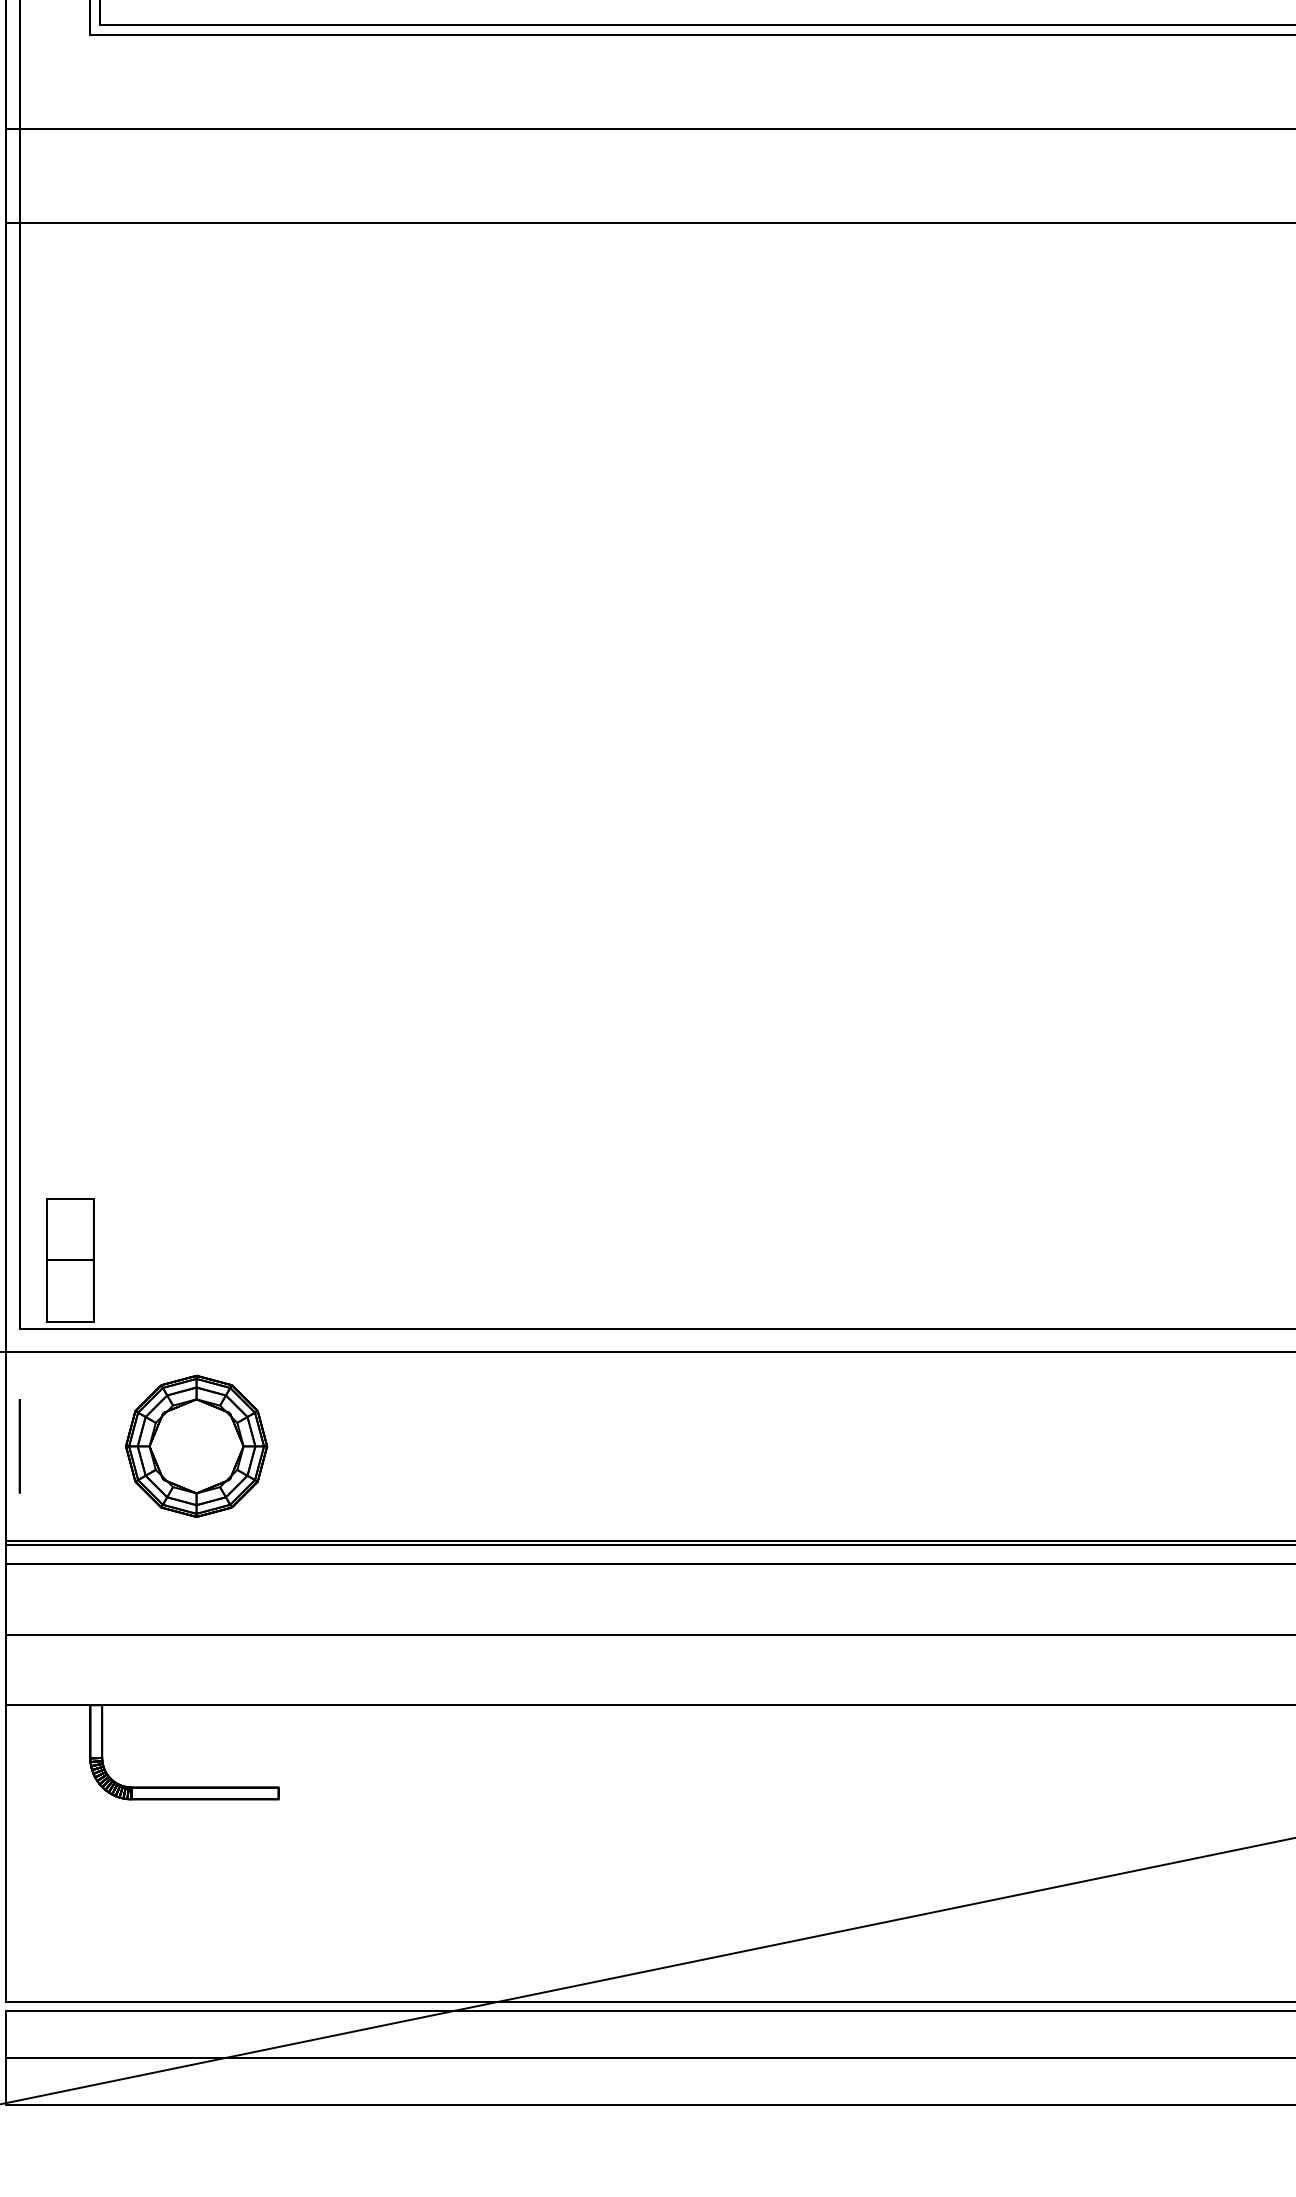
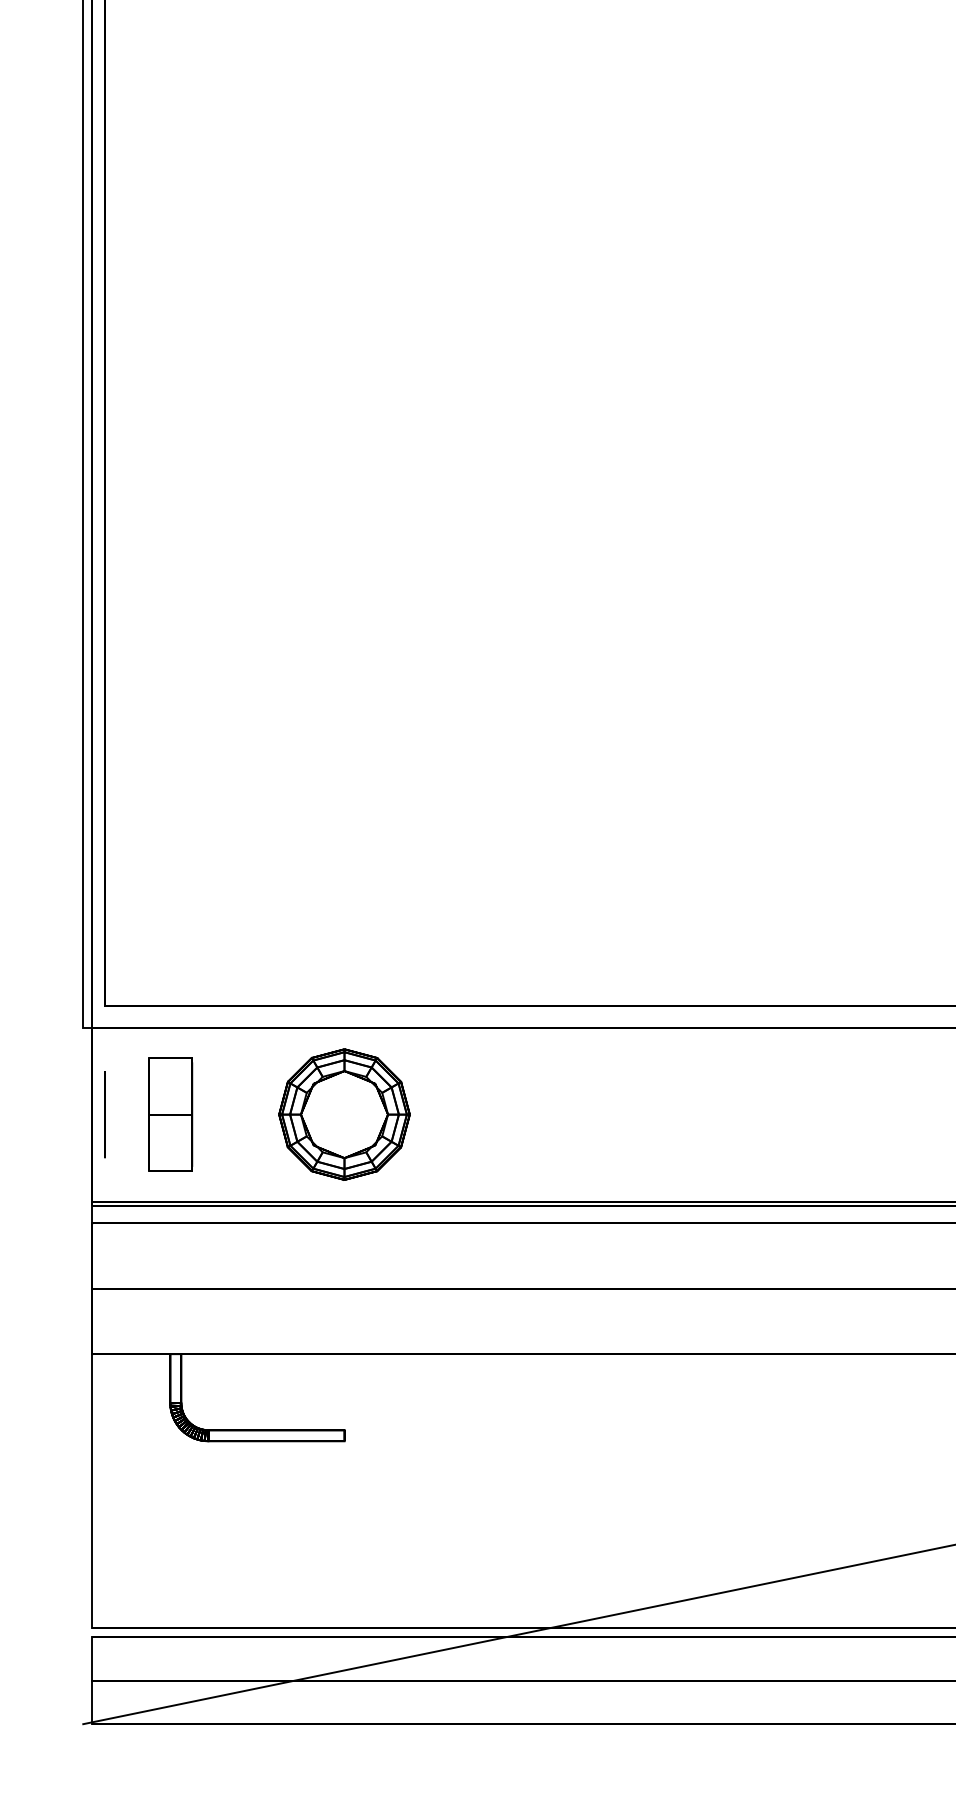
part: (70, 1260) -> (170, 1114), moved
part: (196, 1445) -> (344, 1113), moved

